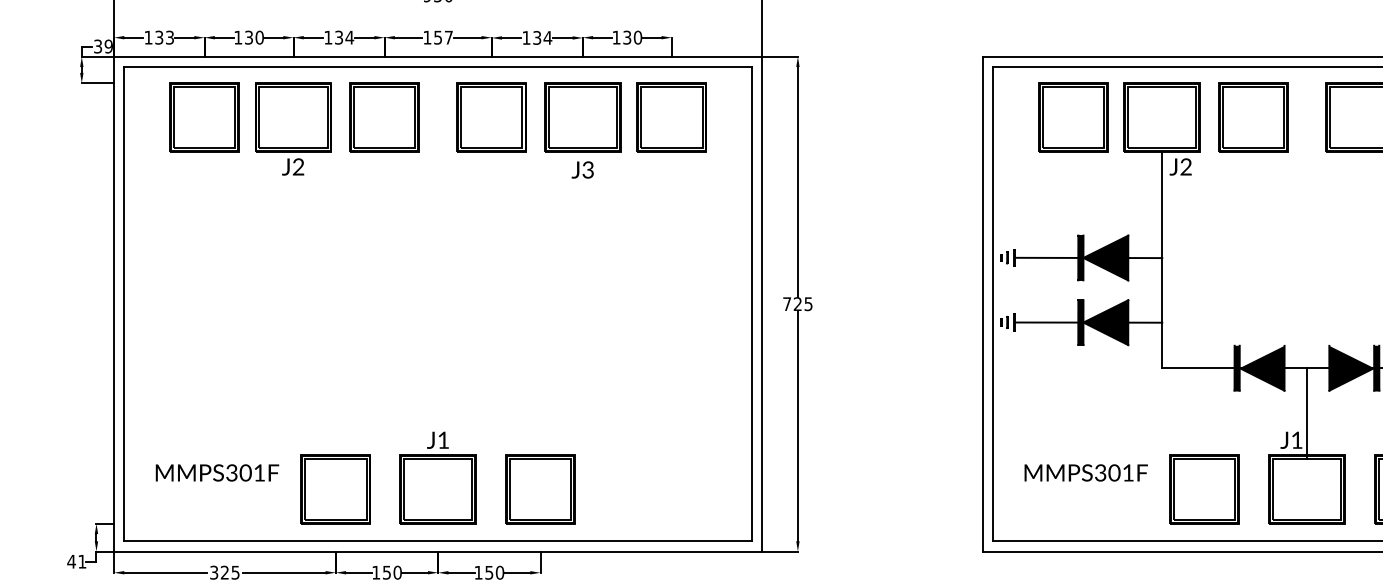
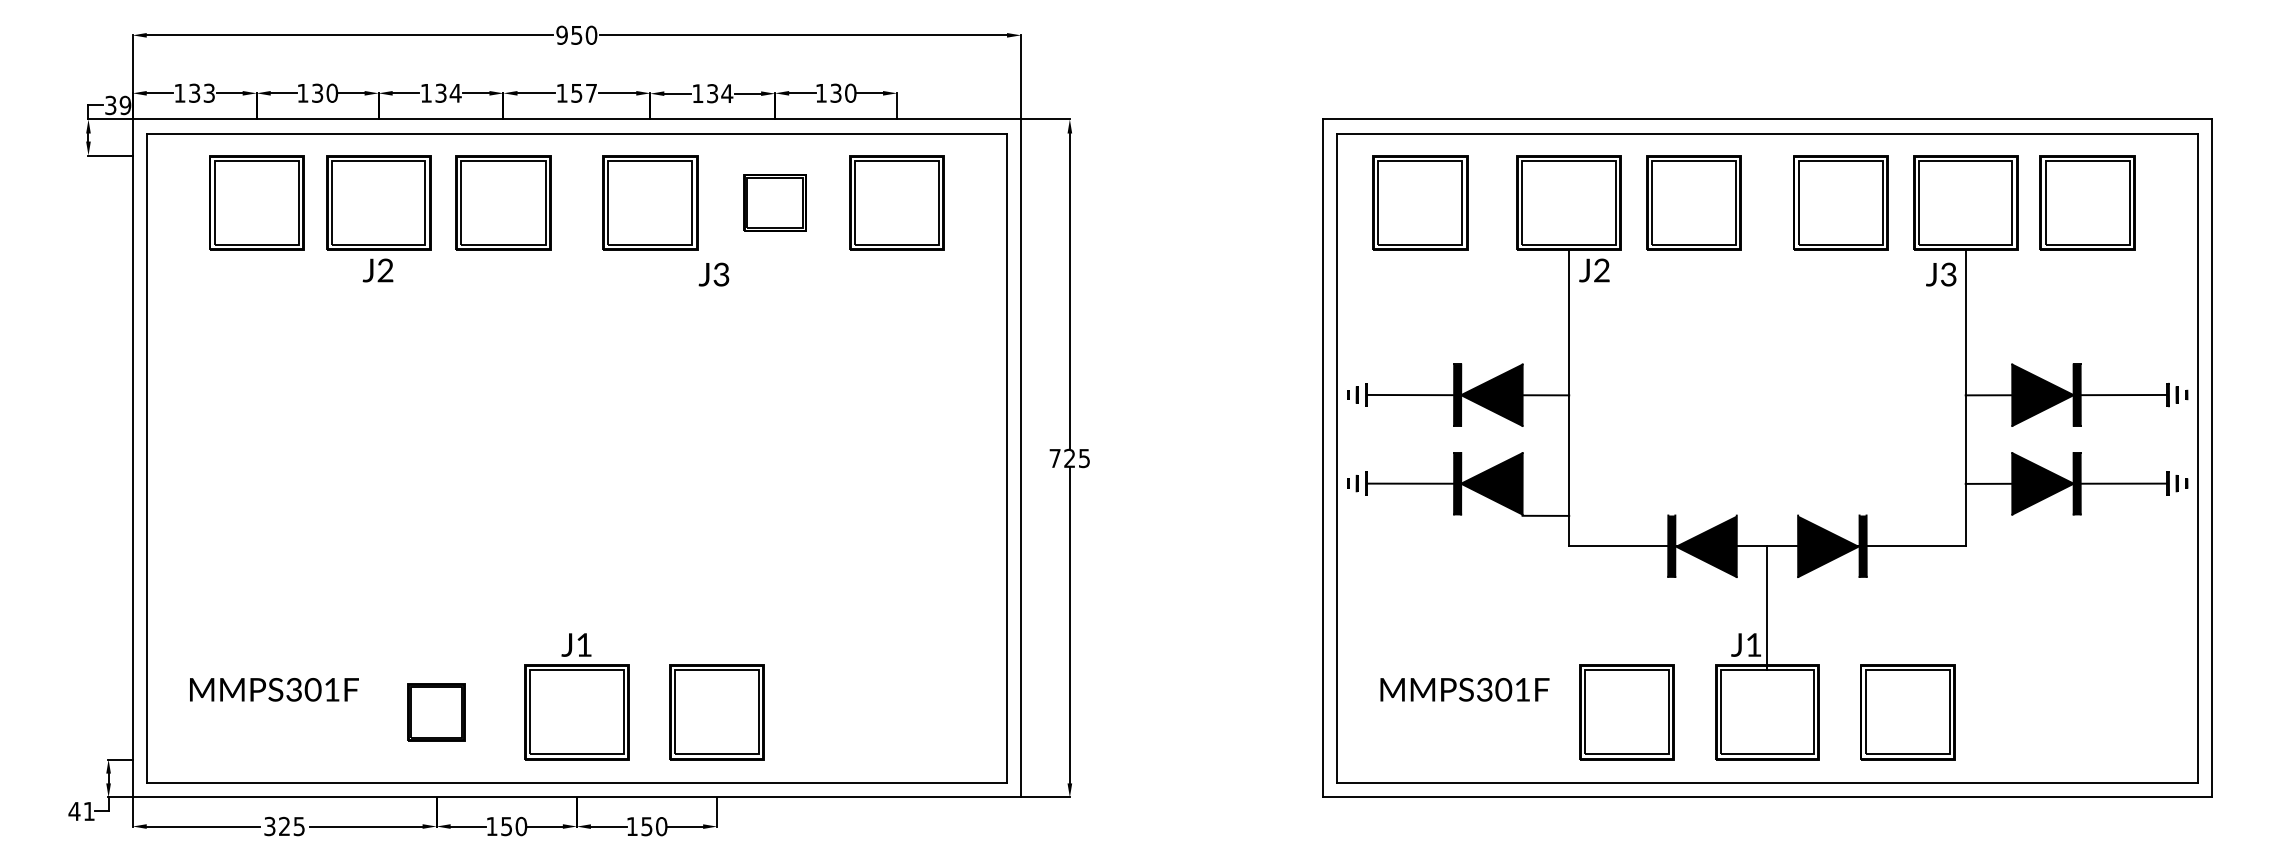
part: (582, 117) -> (774, 202), size x0.6
part: (1073, 117) -> (1420, 202), moved
text: (582, 169) -> (713, 274), moved
line: (1144, 322) -> (1545, 515), moved
part: (335, 489) -> (436, 712), size x0.6

